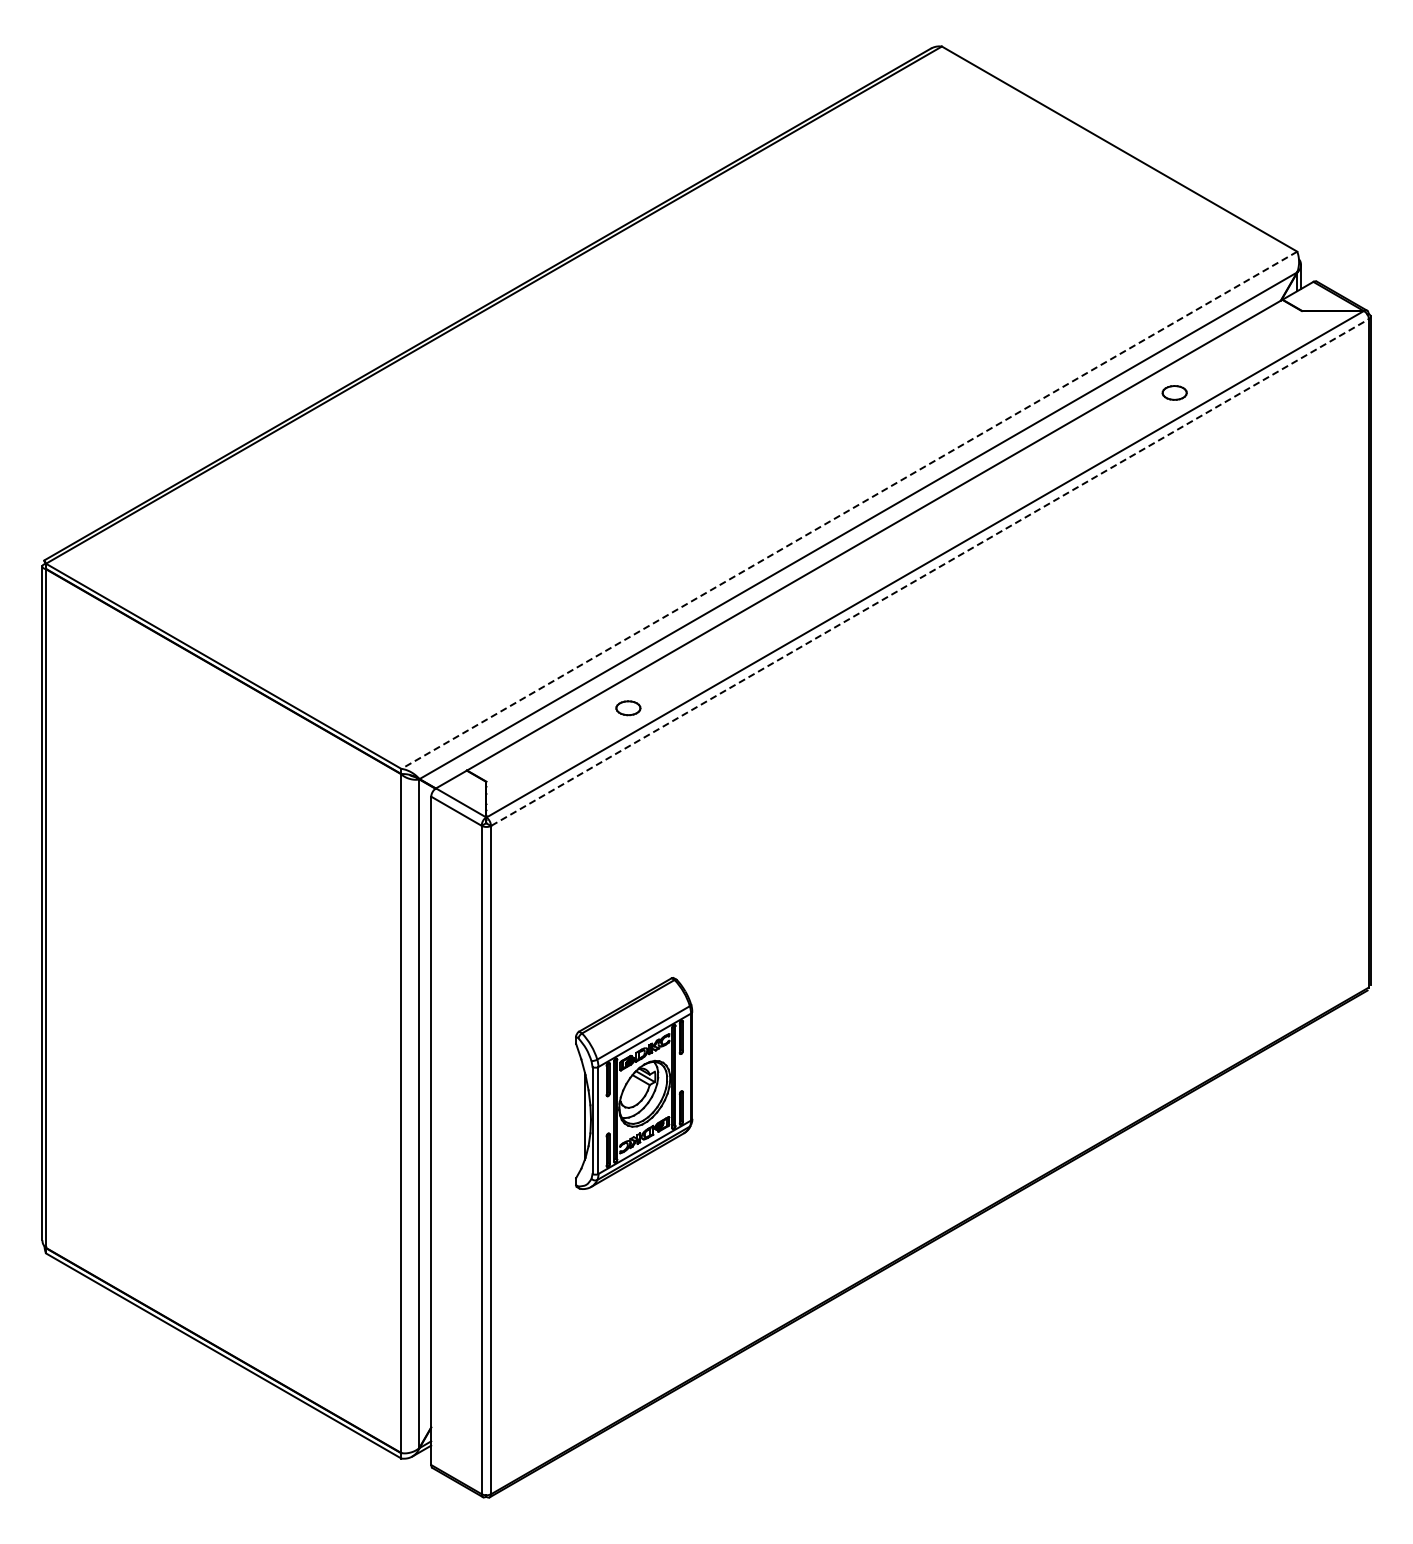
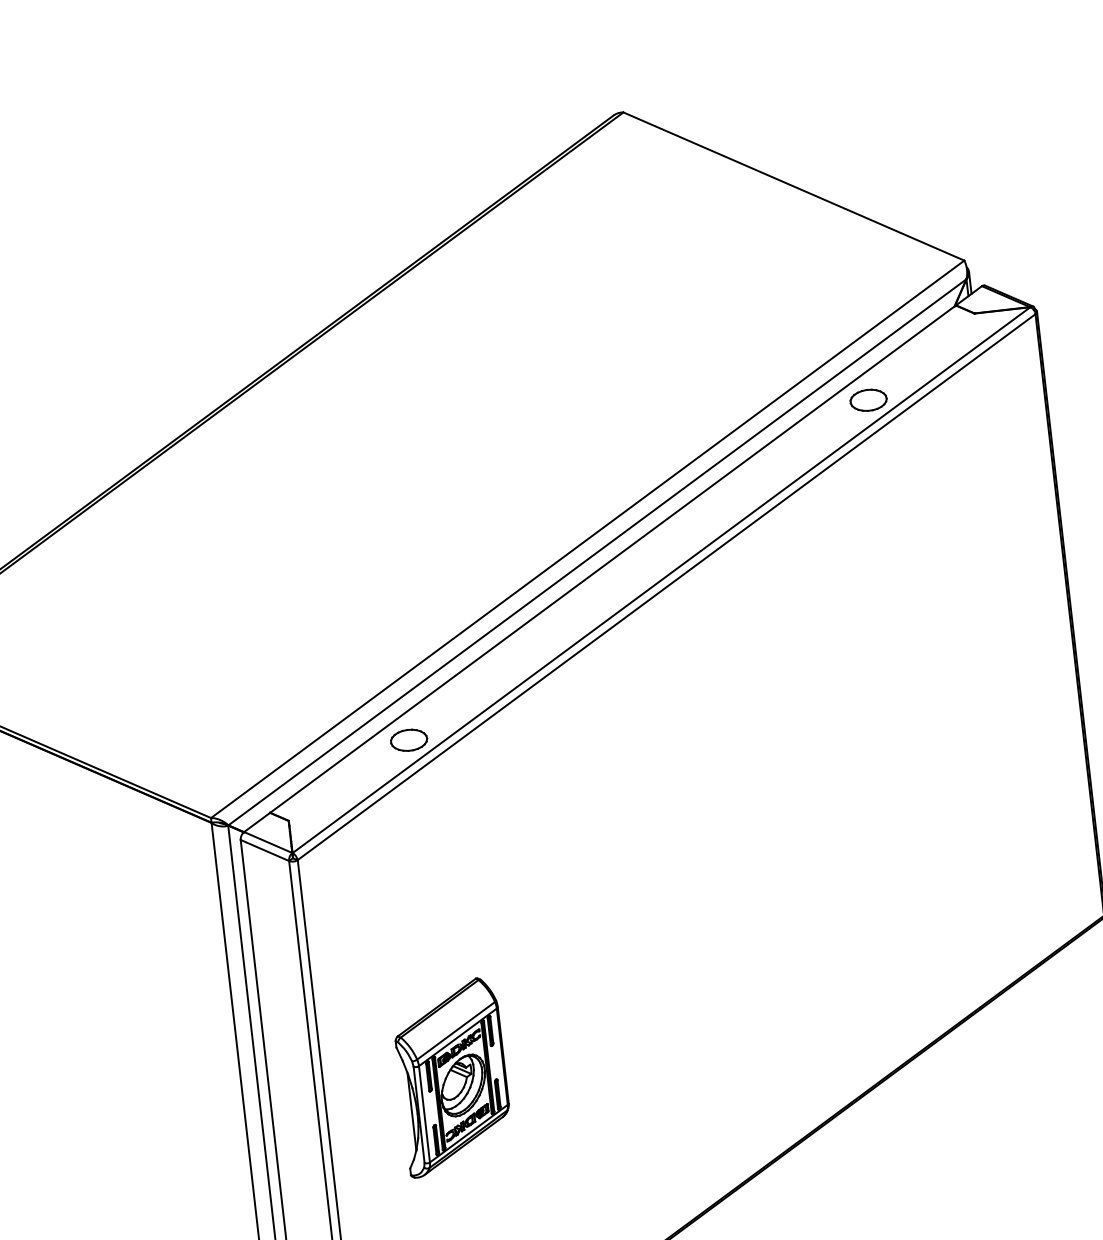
part: (1174, 392) -> (868, 399), size x1.67
line: (848, 510) -> (586, 539), dashed -> solid
line: (929, 572) -> (666, 587), dashed -> solid
part: (628, 707) -> (409, 739), size x1.67

